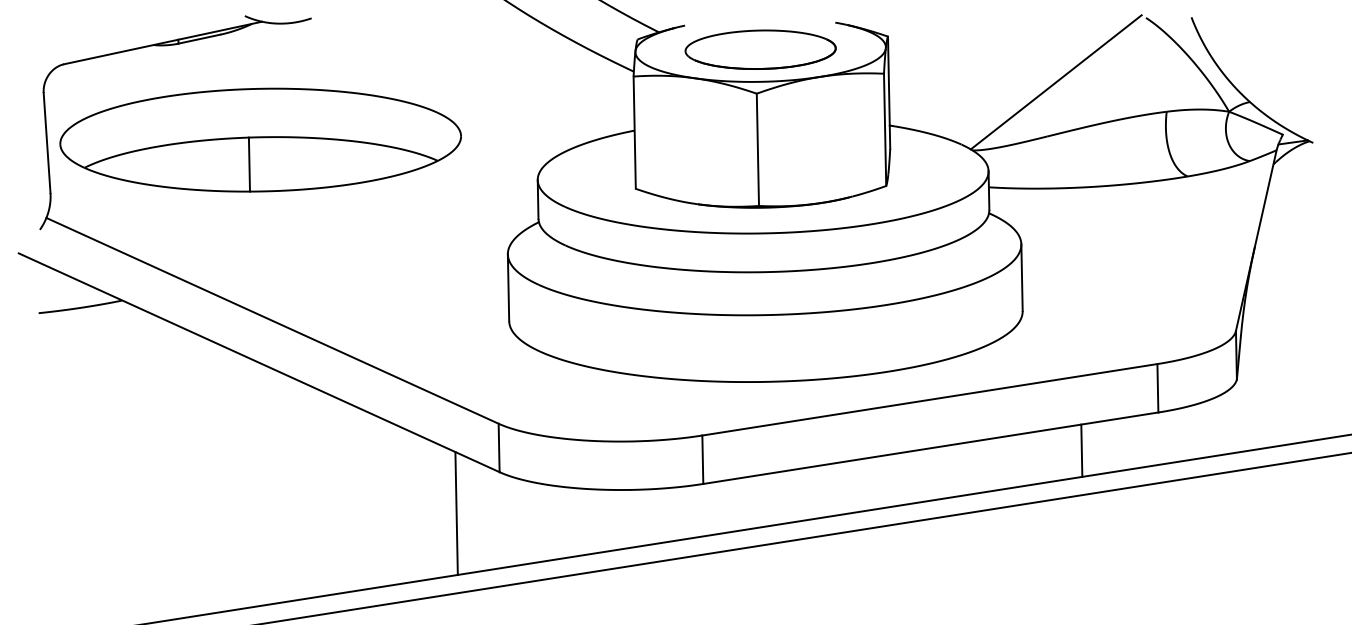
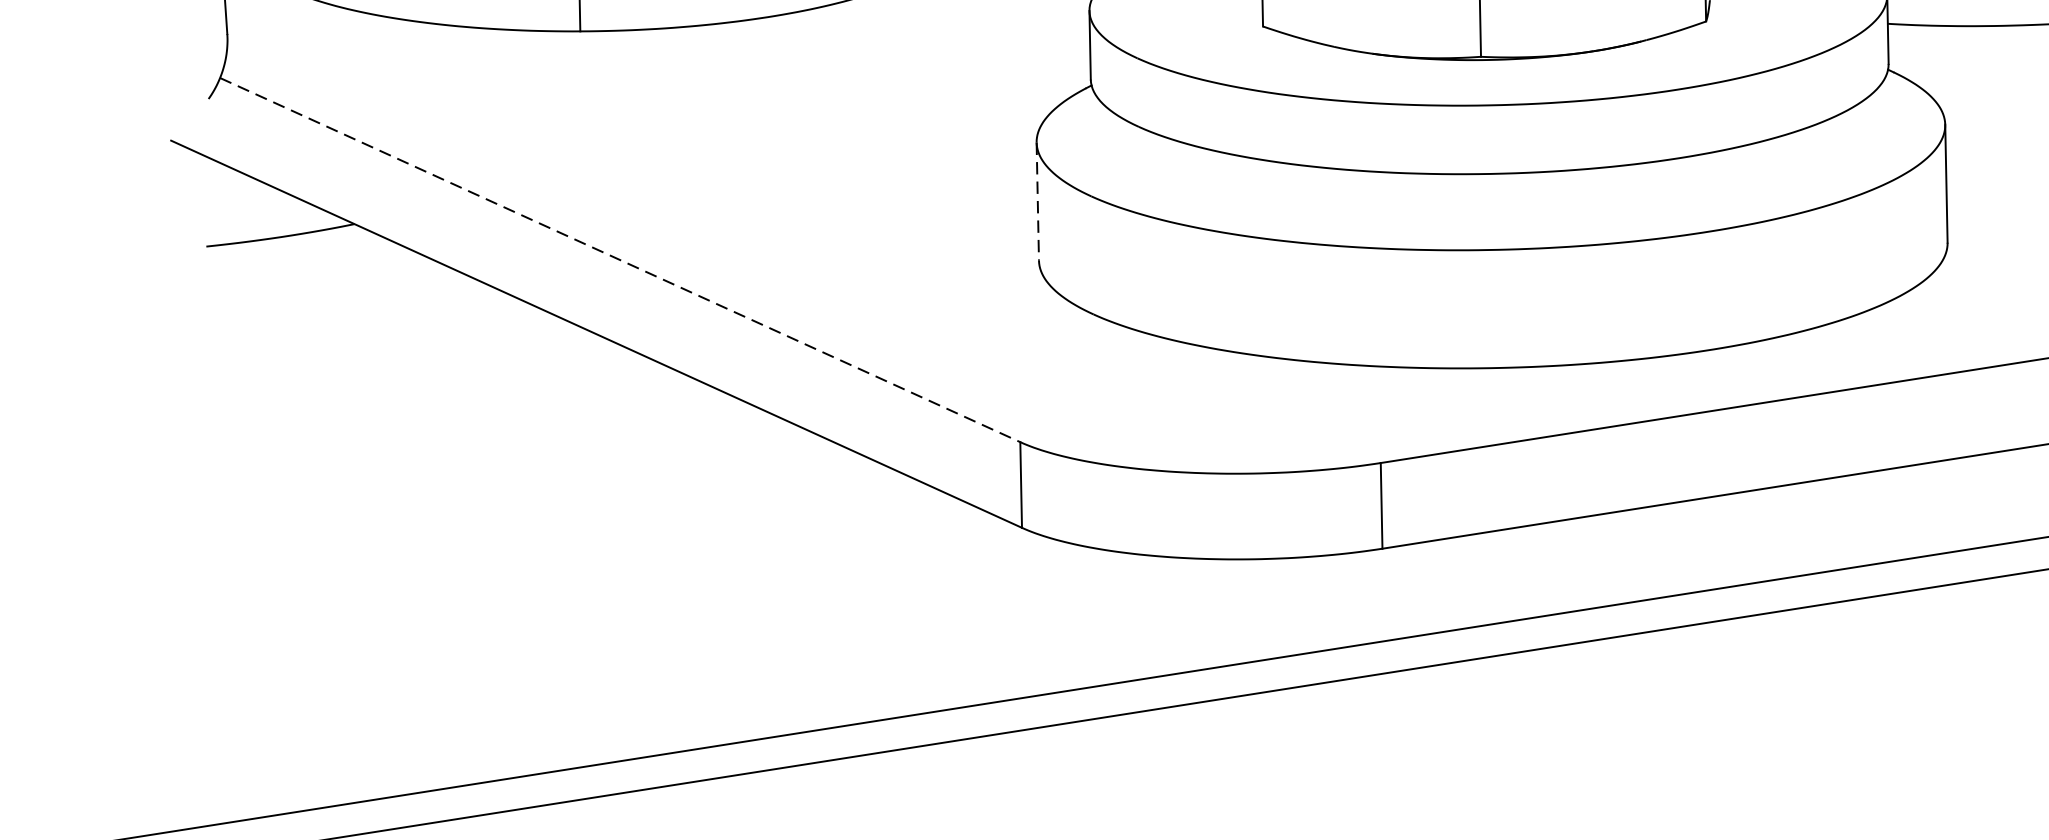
line: (508, 288) -> (1037, 202), solid -> dashed
line: (272, 321) -> (620, 261), solid -> dashed
line: (456, 513) -> (945, 600), removed

